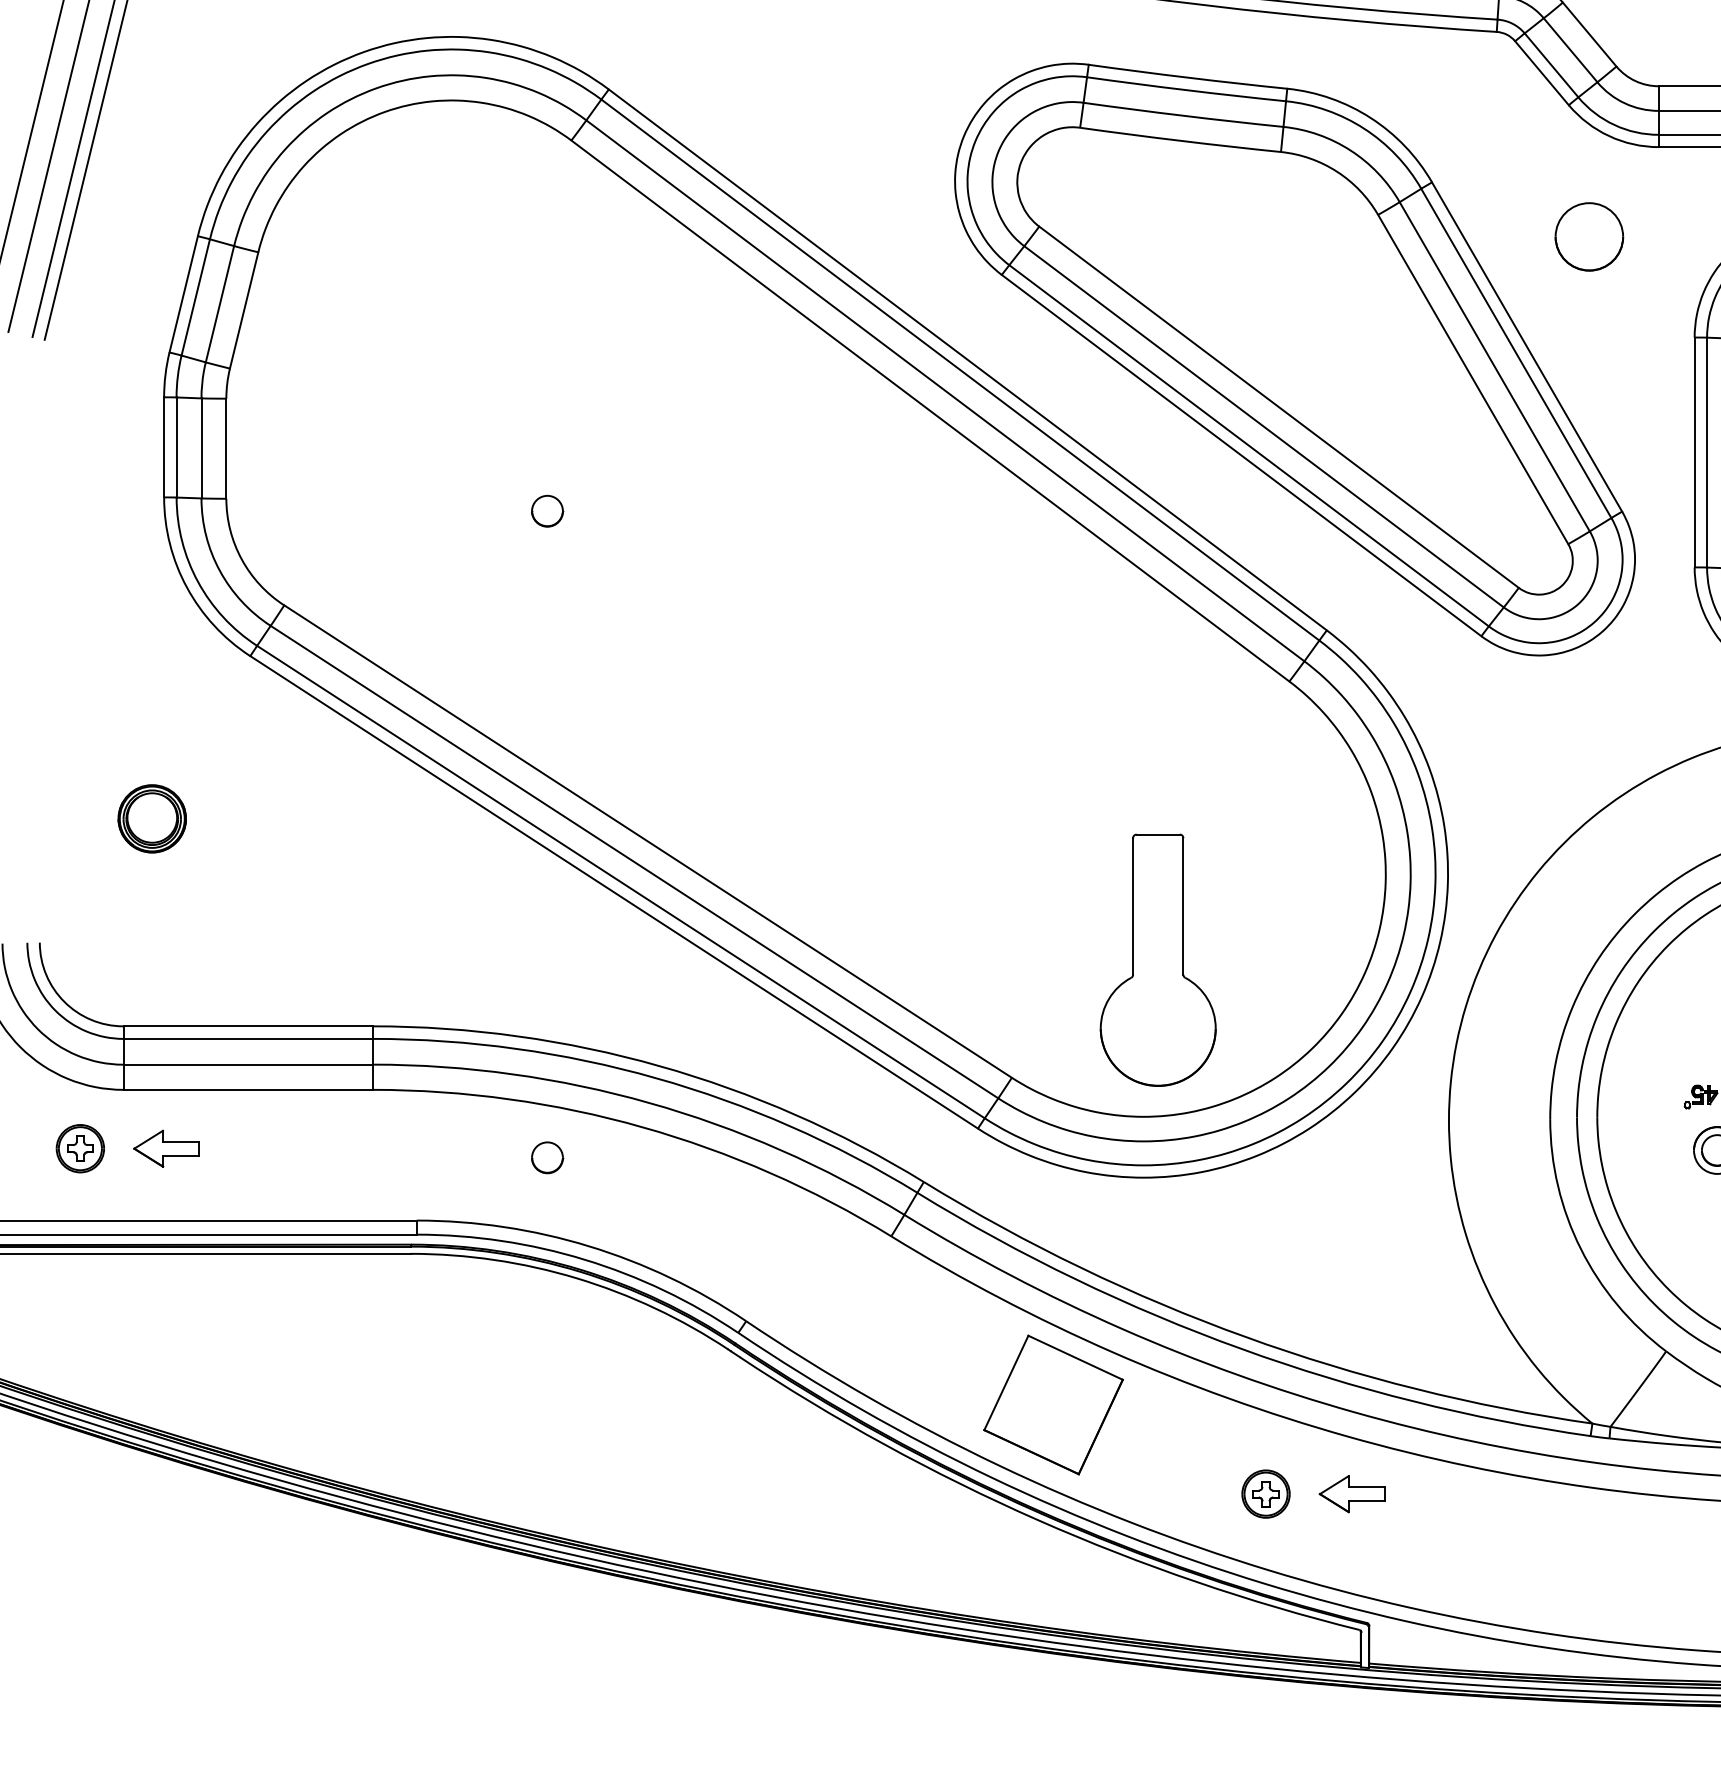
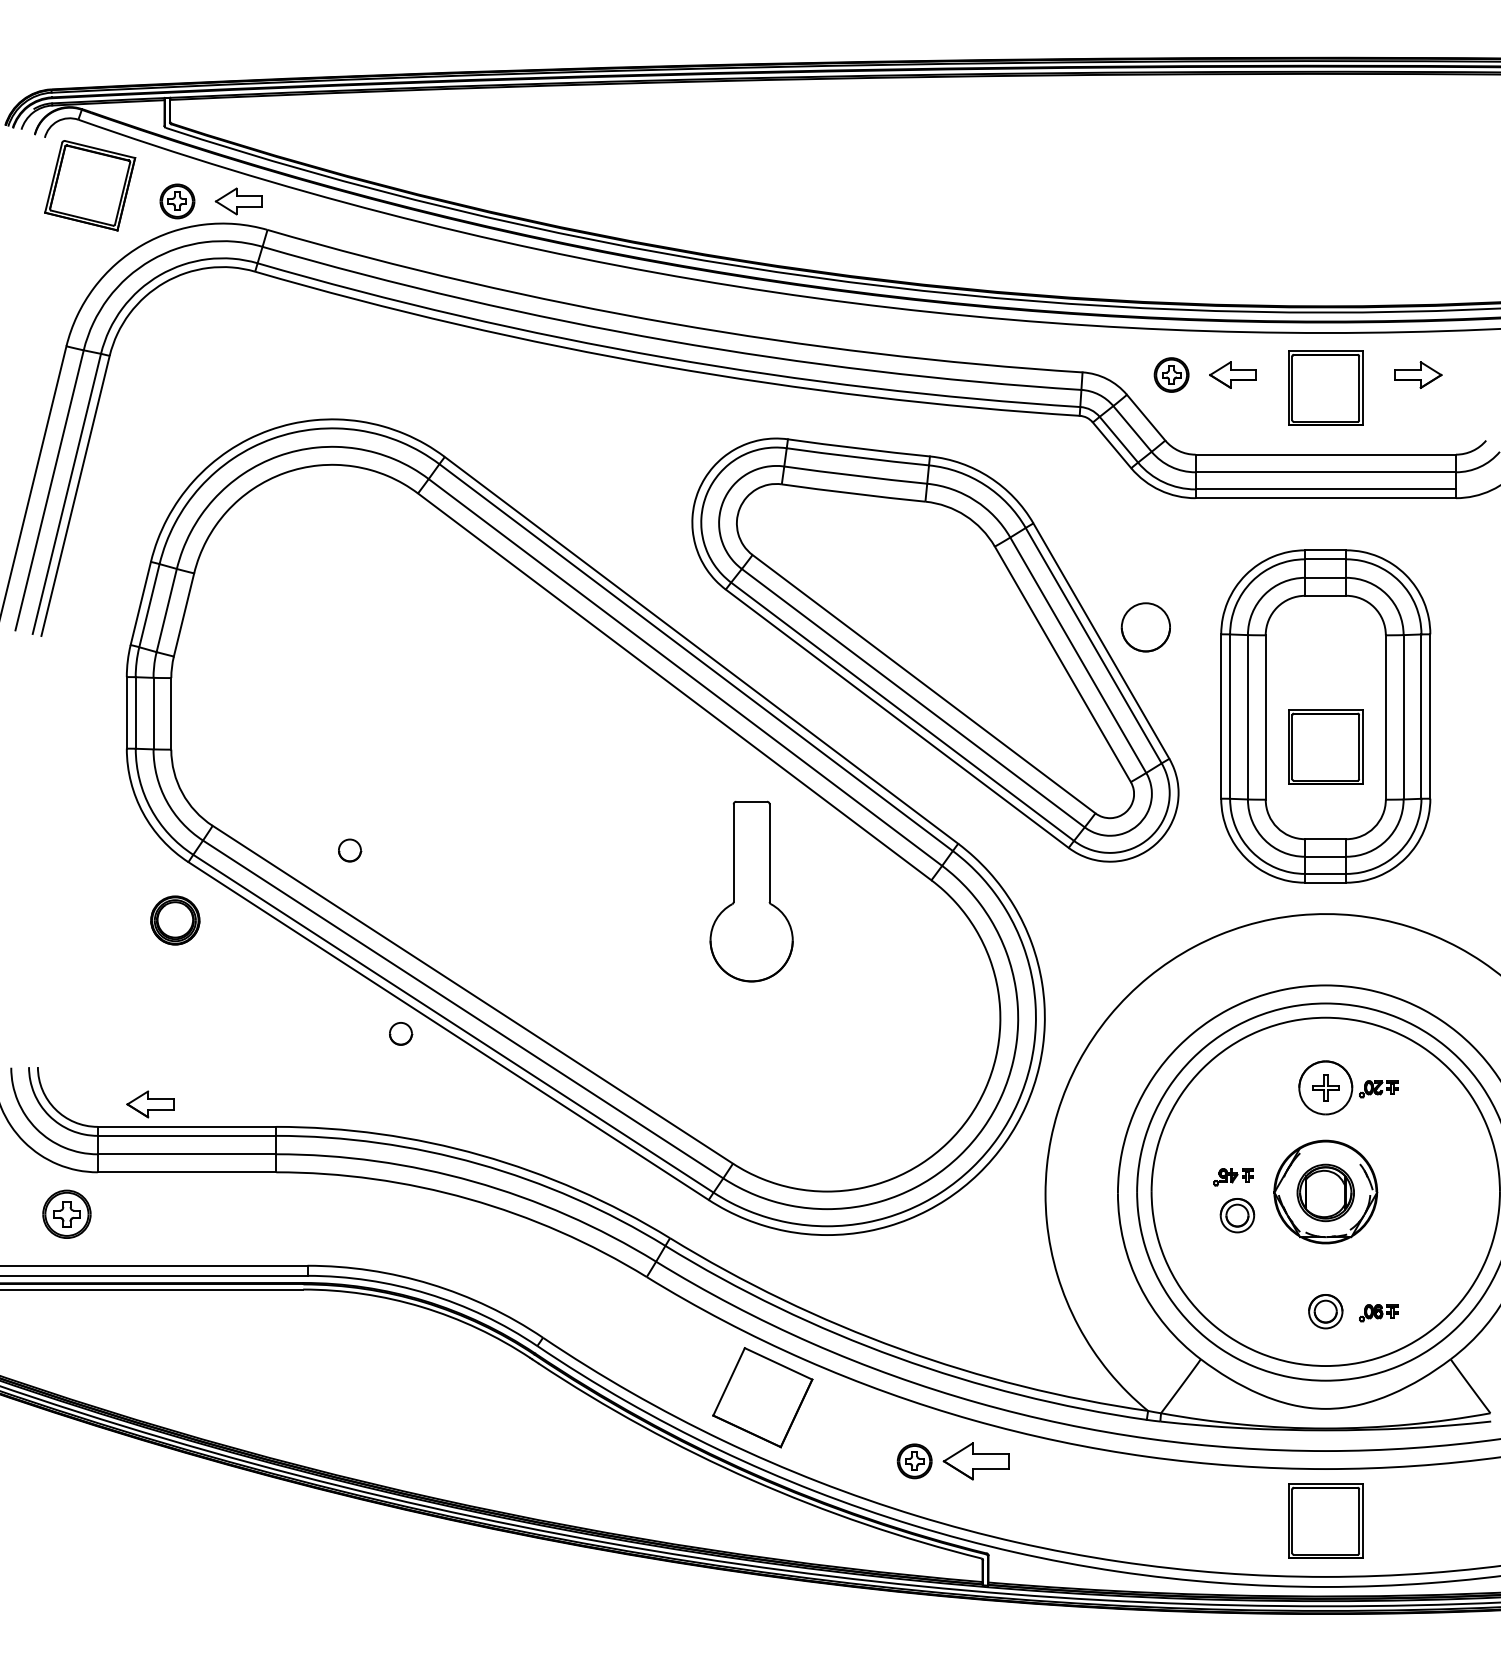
part: (1588, 237) -> (1145, 627), moved
part: (548, 511) -> (350, 850), moved
part: (152, 818) -> (175, 920), moved
part: (1158, 960) -> (751, 891), moved
part: (79, 1148) -> (66, 1214), size x1.4
part: (166, 1148) -> (150, 1104), moved
part: (548, 1157) -> (401, 1033), moved
part: (1352, 1494) -> (976, 1461), size x1.4

